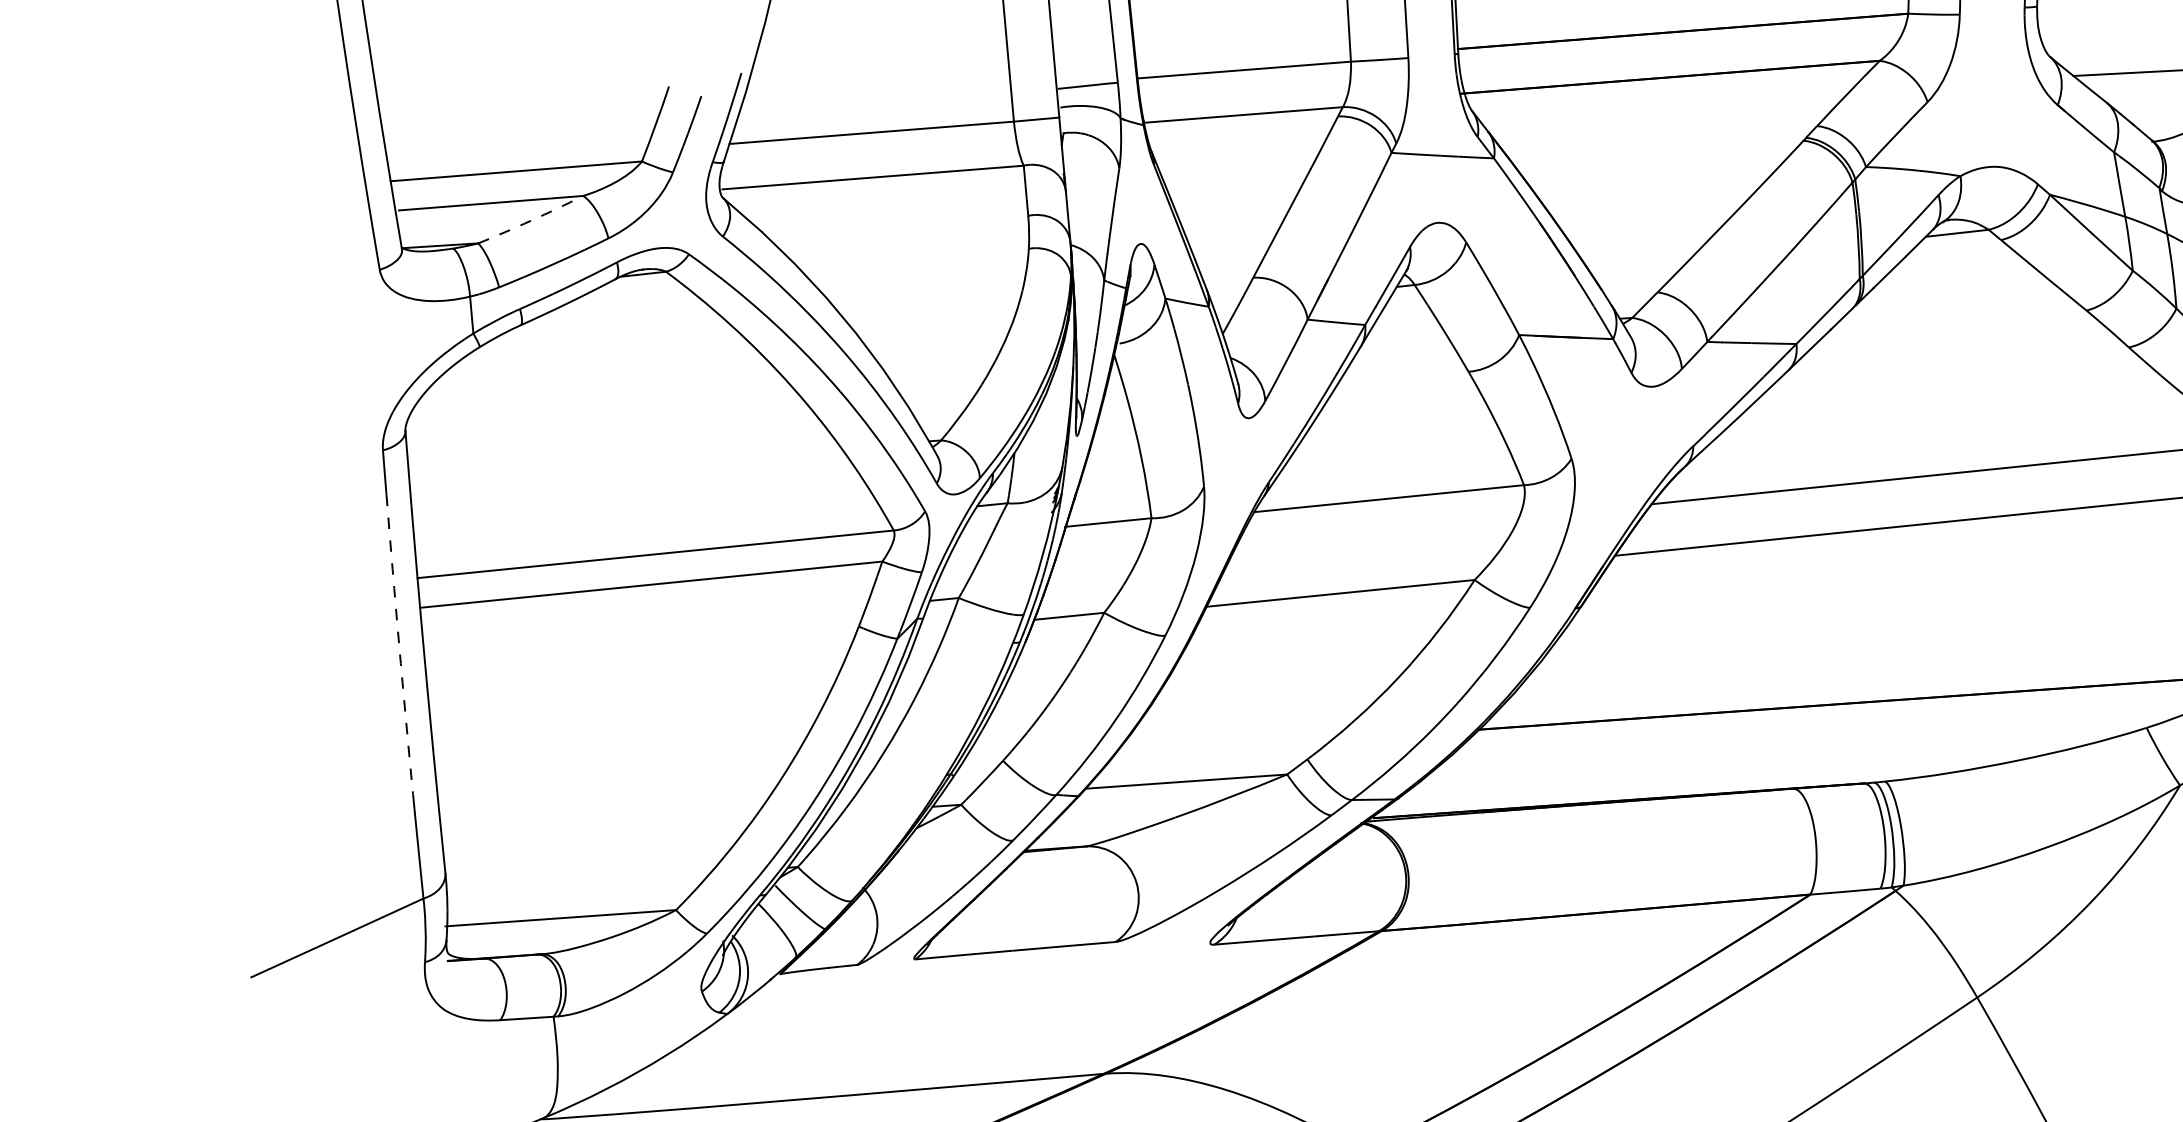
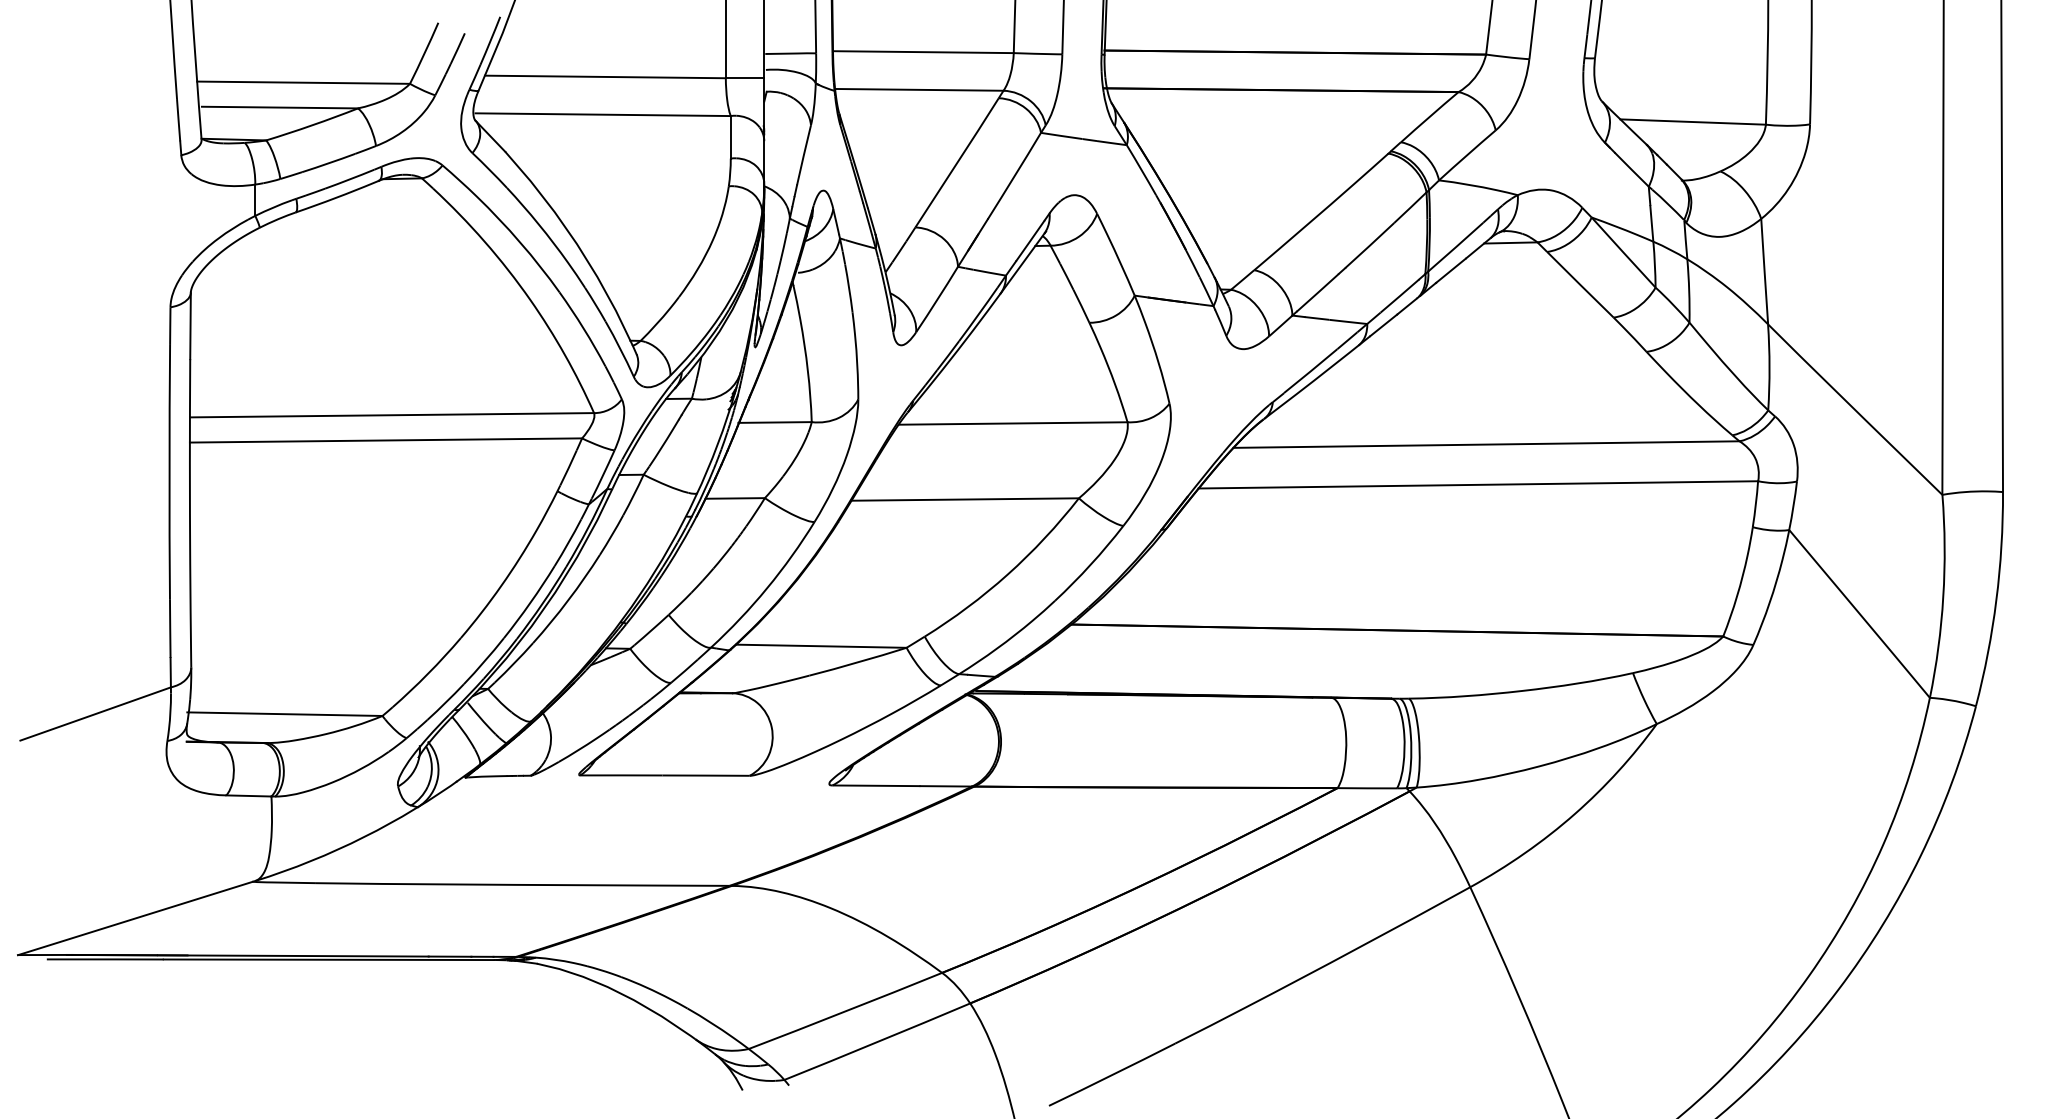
arc: (531, 220) -> (312, 125), dashed -> solid
arc: (399, 645) -> (169, 472), dashed -> solid

